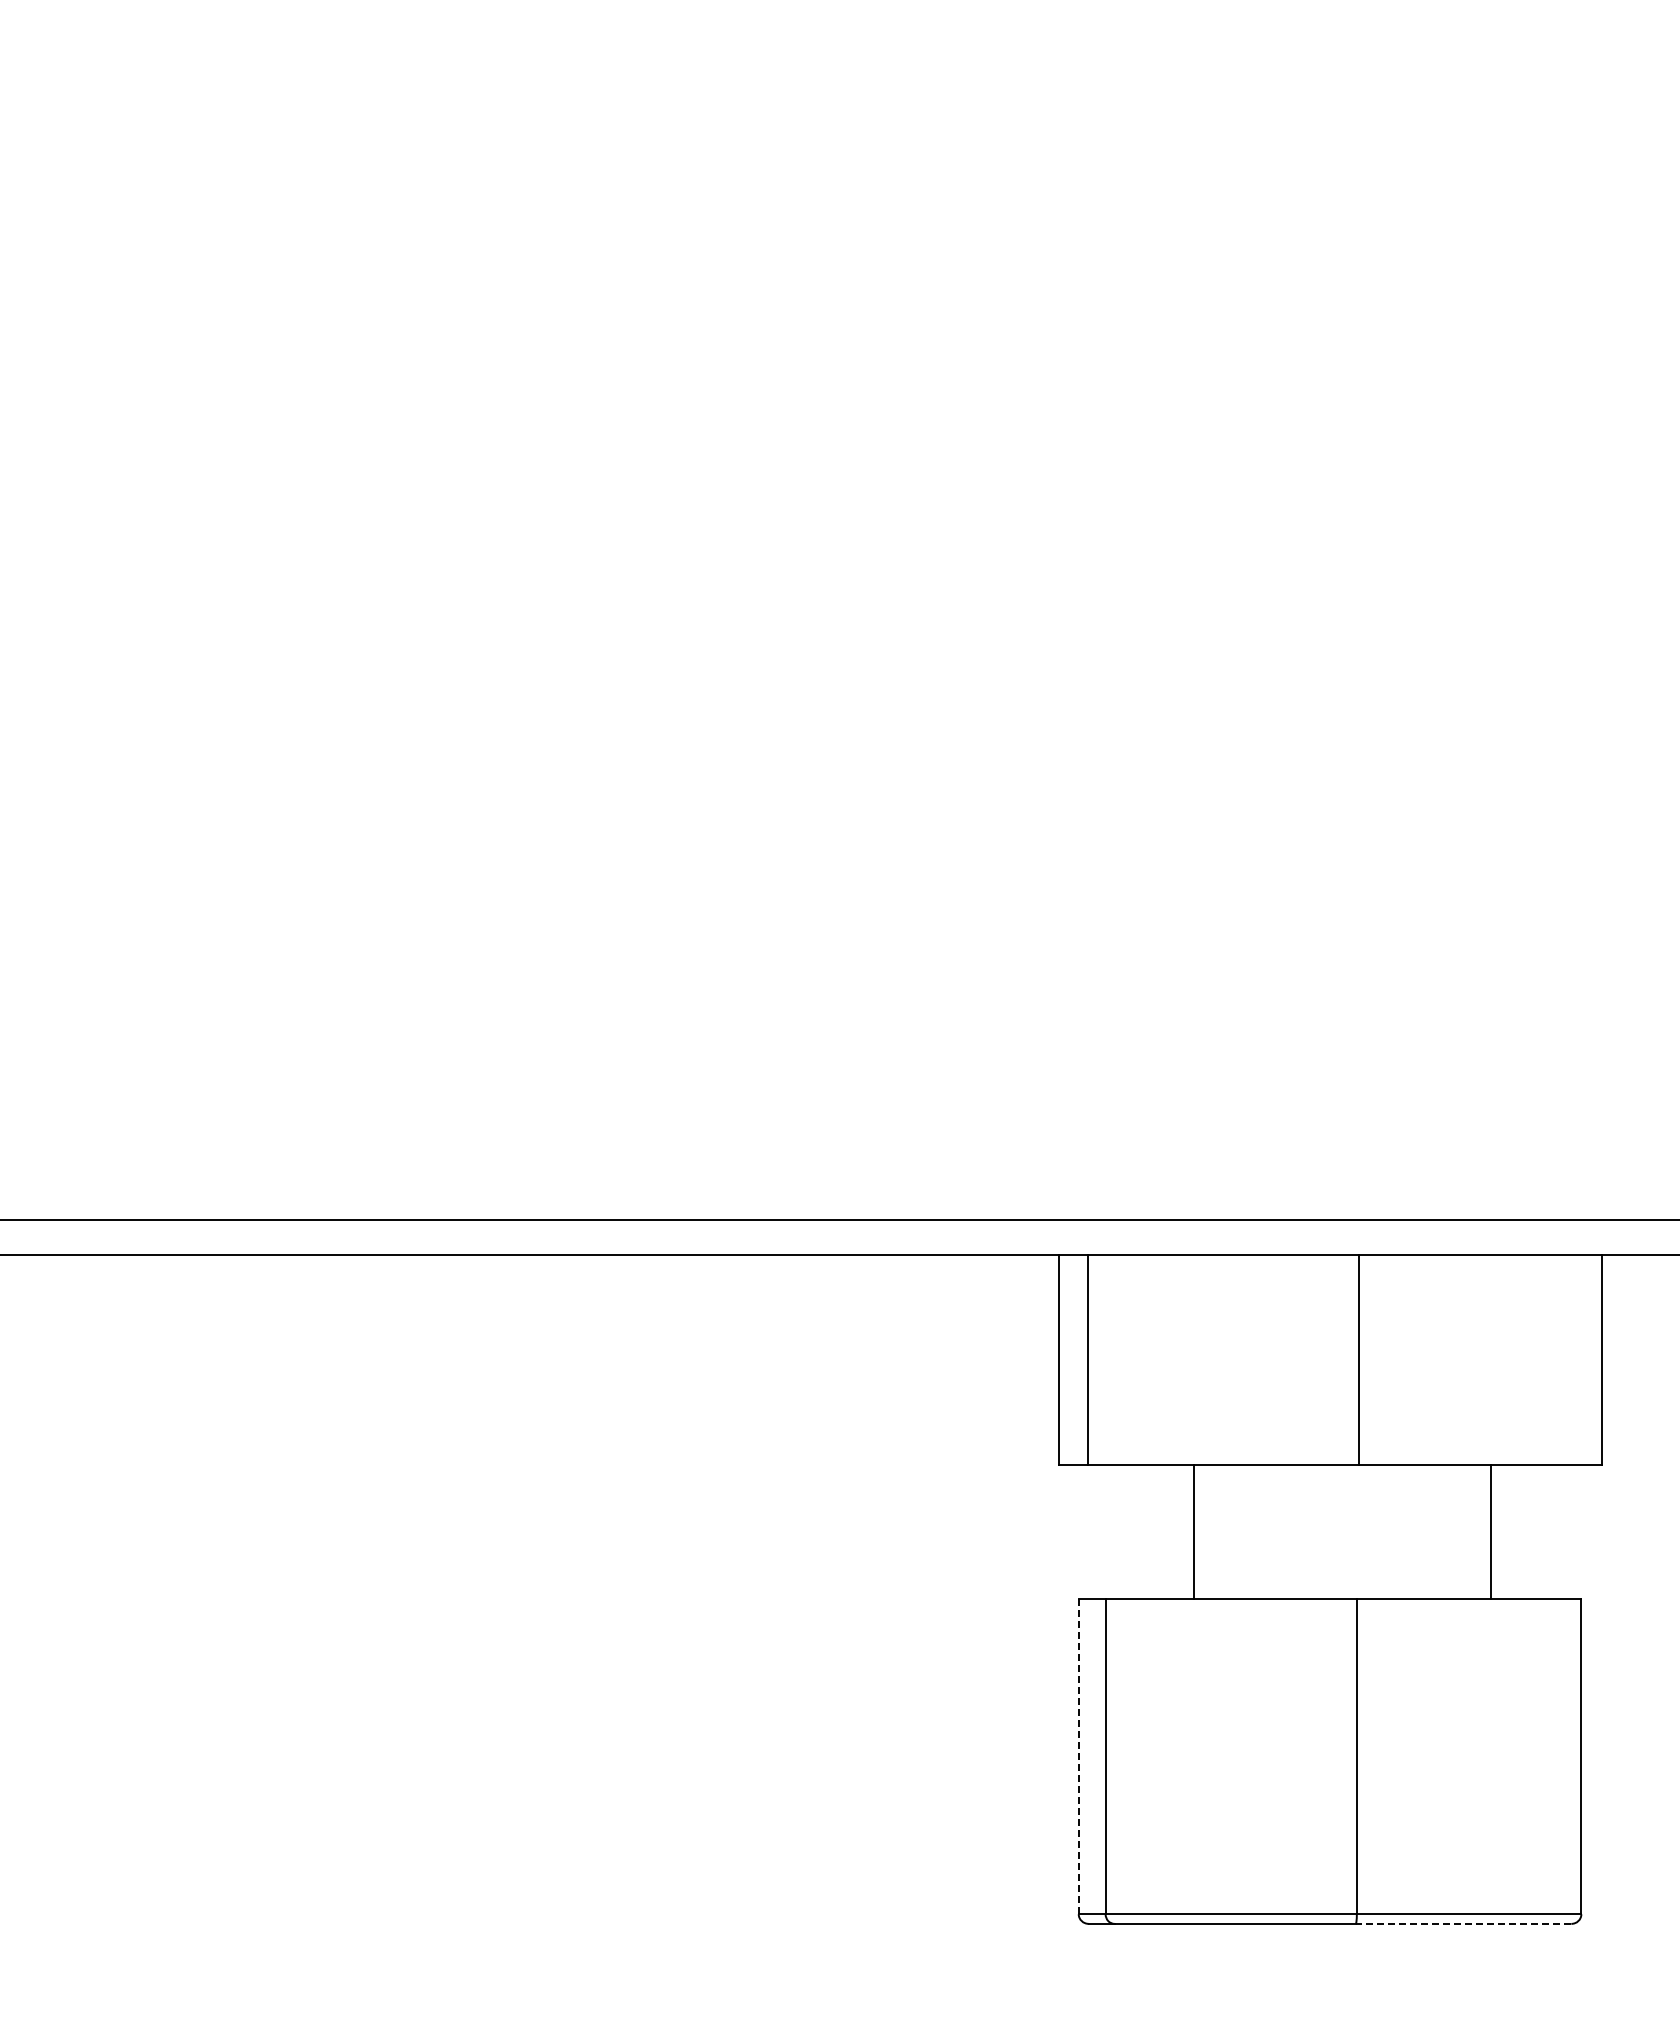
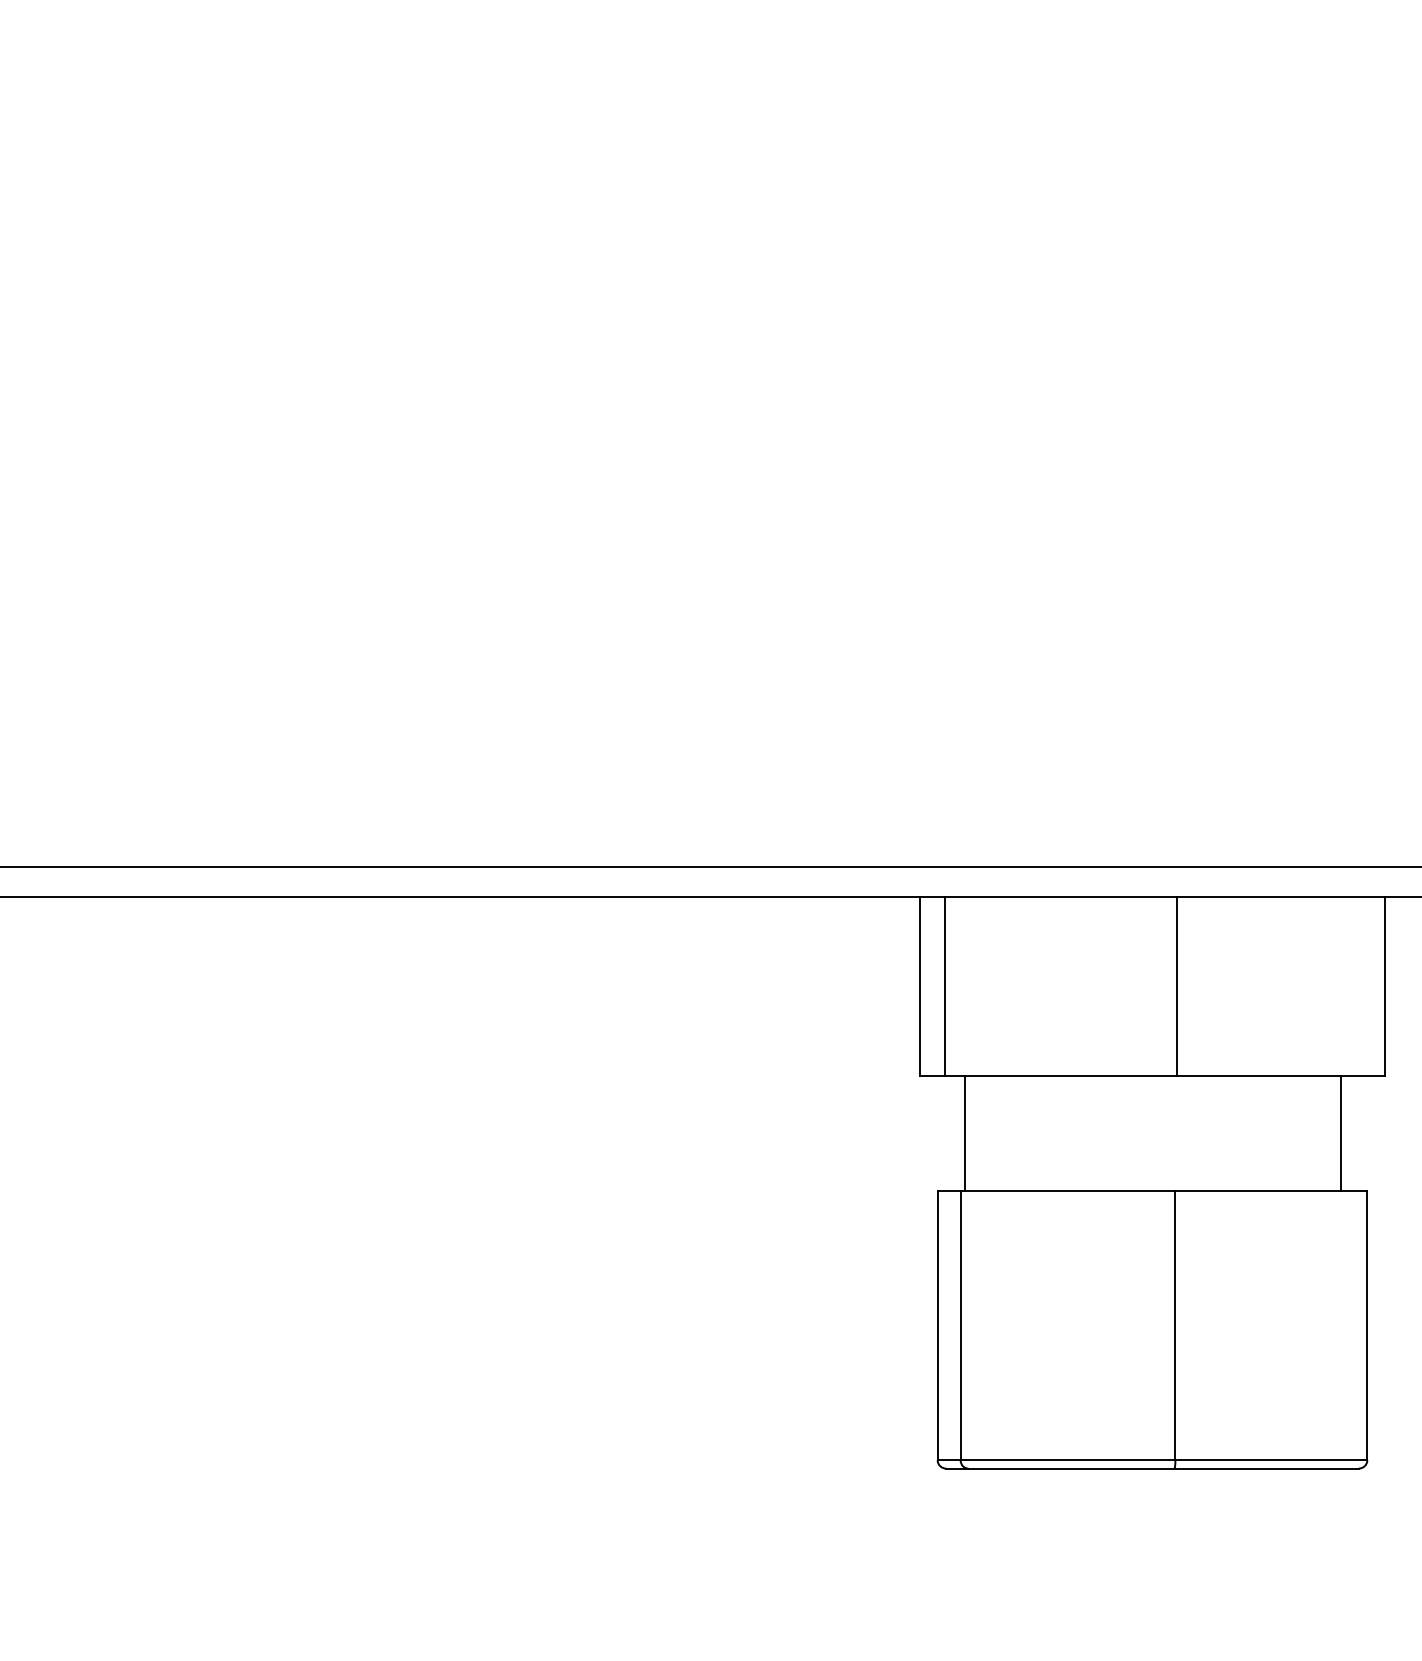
line: (1194, 1531) -> (964, 1133), moved
line: (1491, 1531) -> (1340, 1133), moved
line: (1078, 1756) -> (937, 1325), dashed -> solid
line: (1463, 1923) -> (1266, 1468), dashed -> solid

